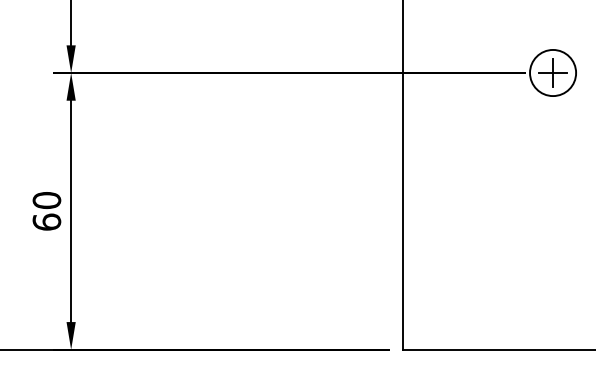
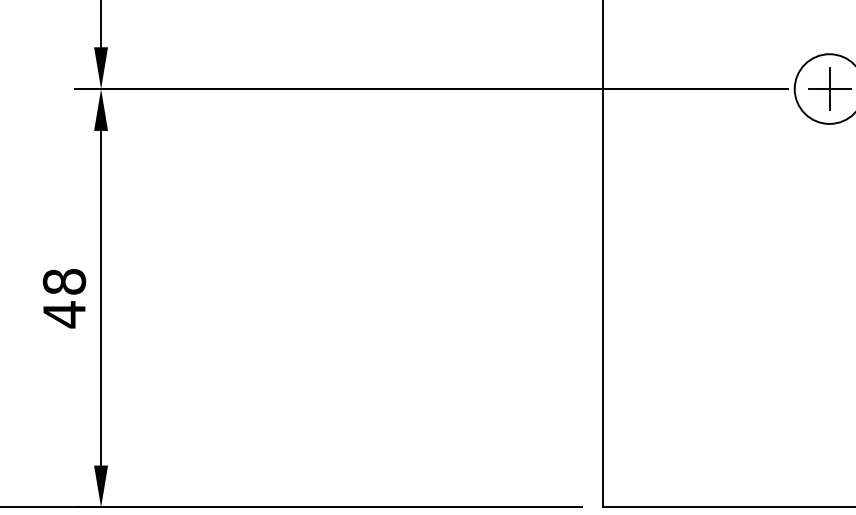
text: (46, 211) -> (63, 298), 60 -> 48

